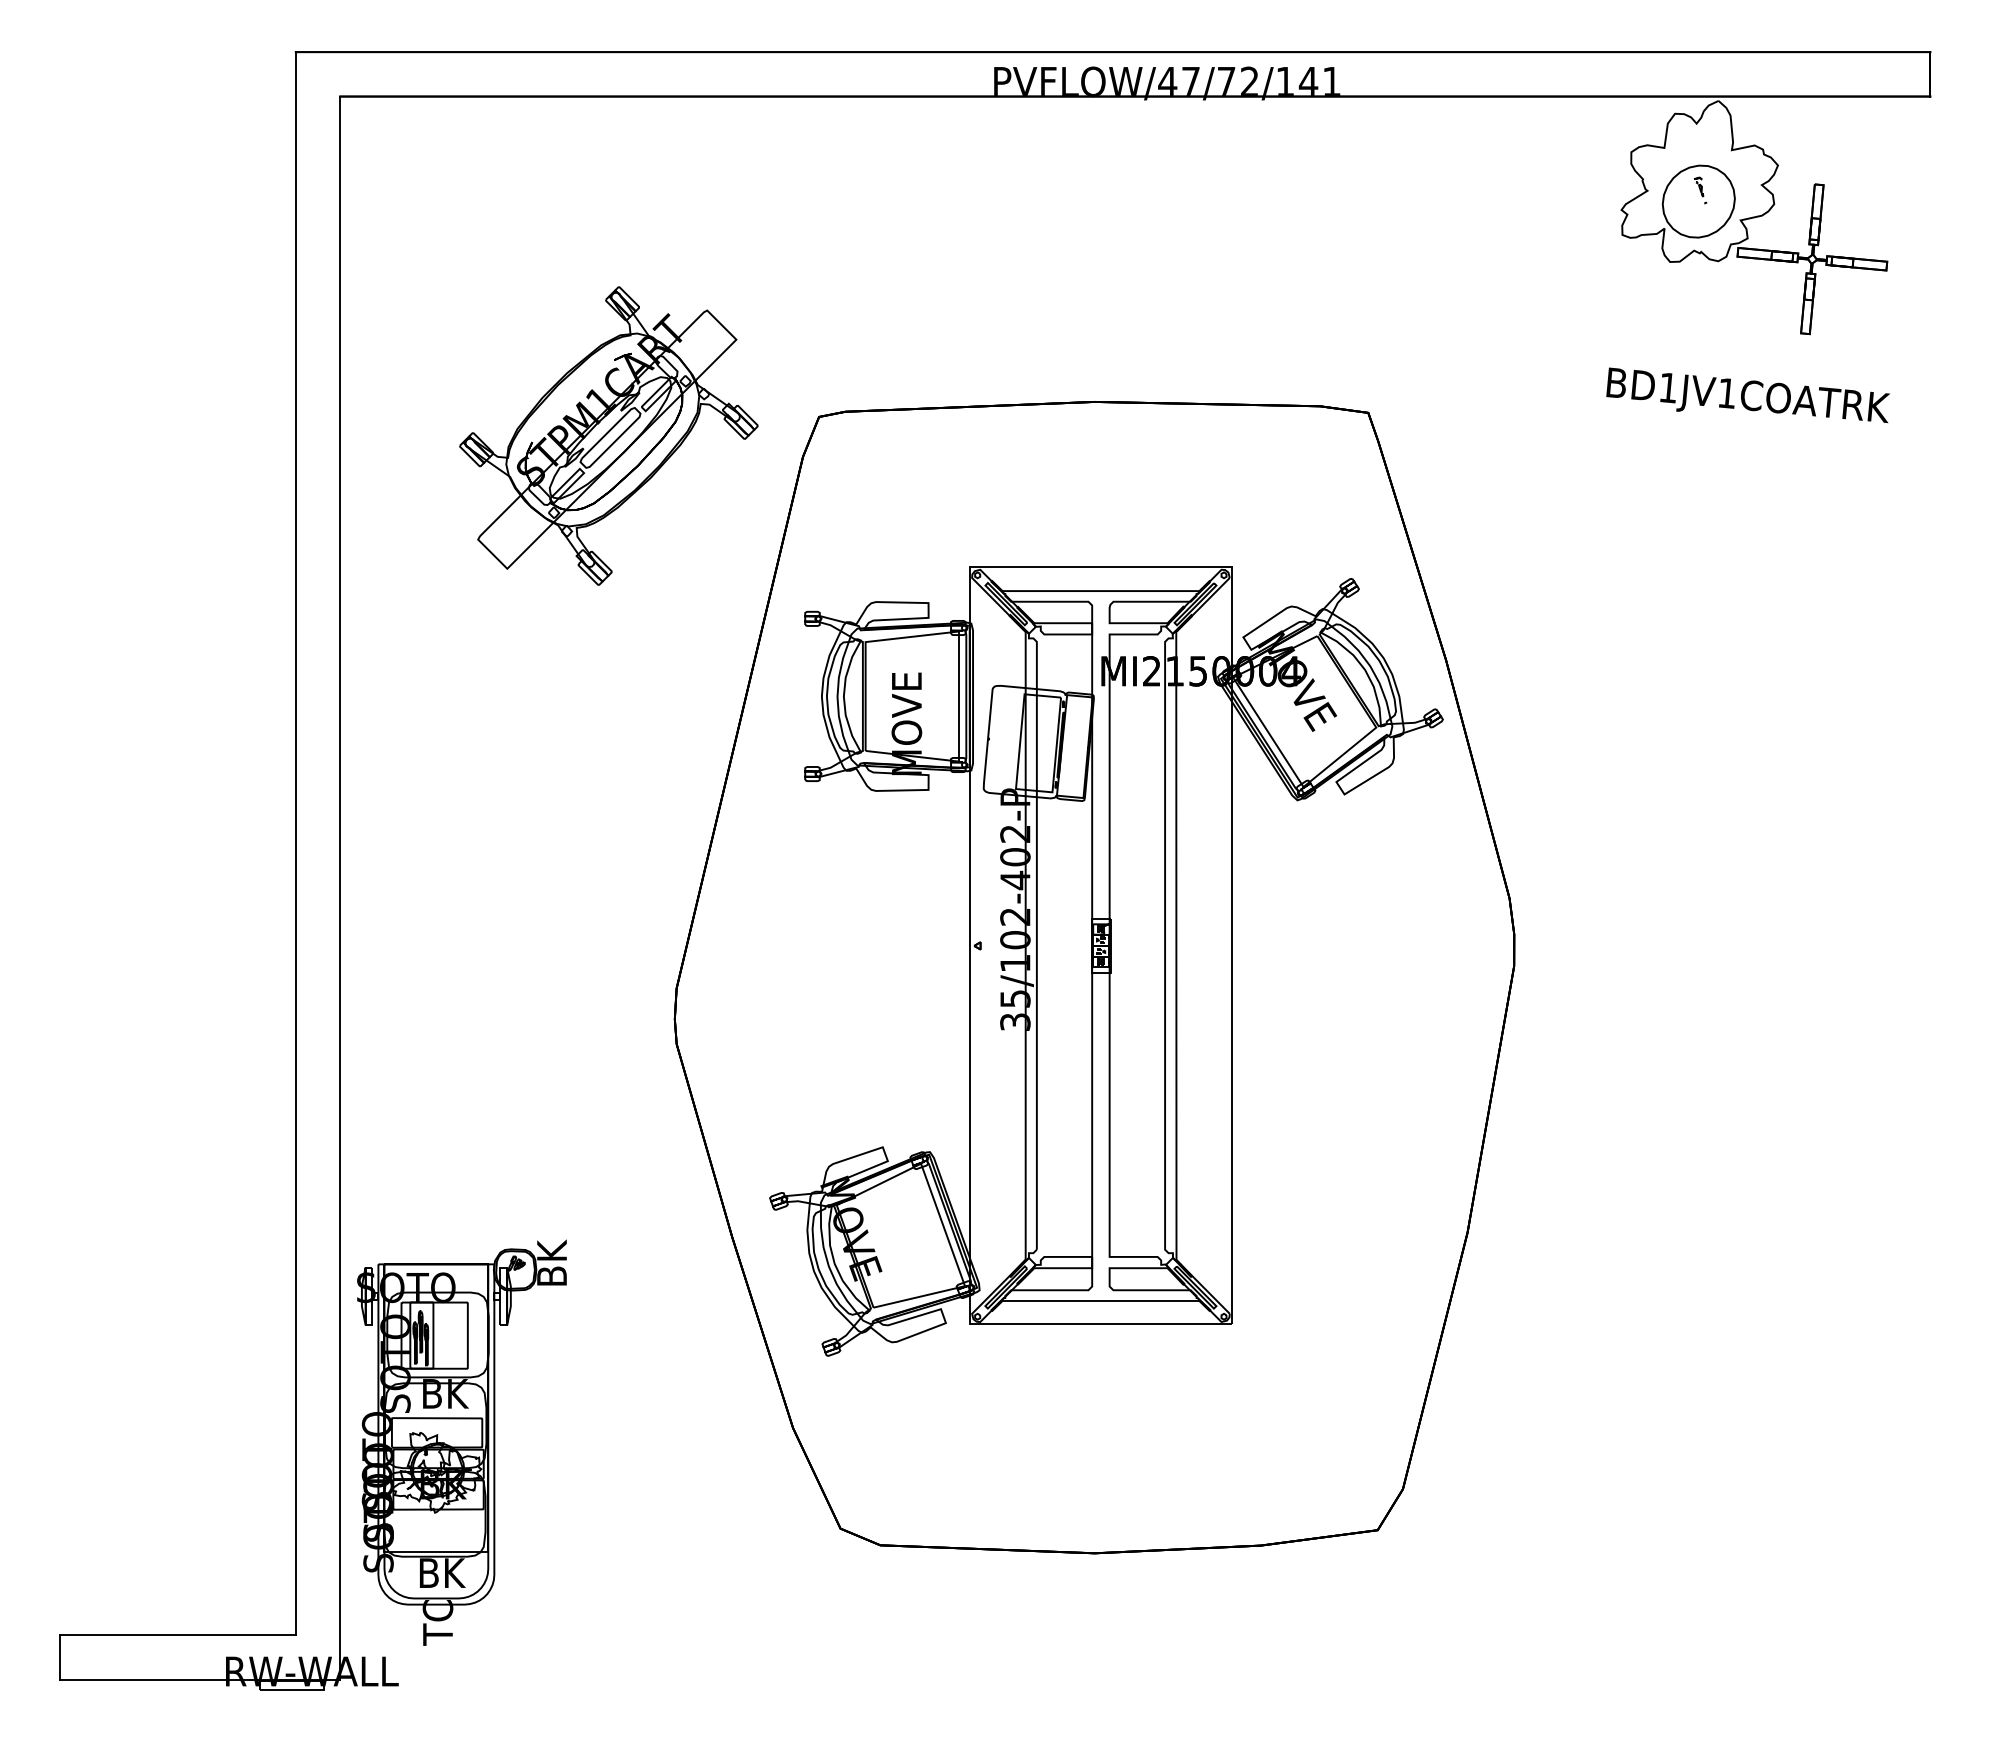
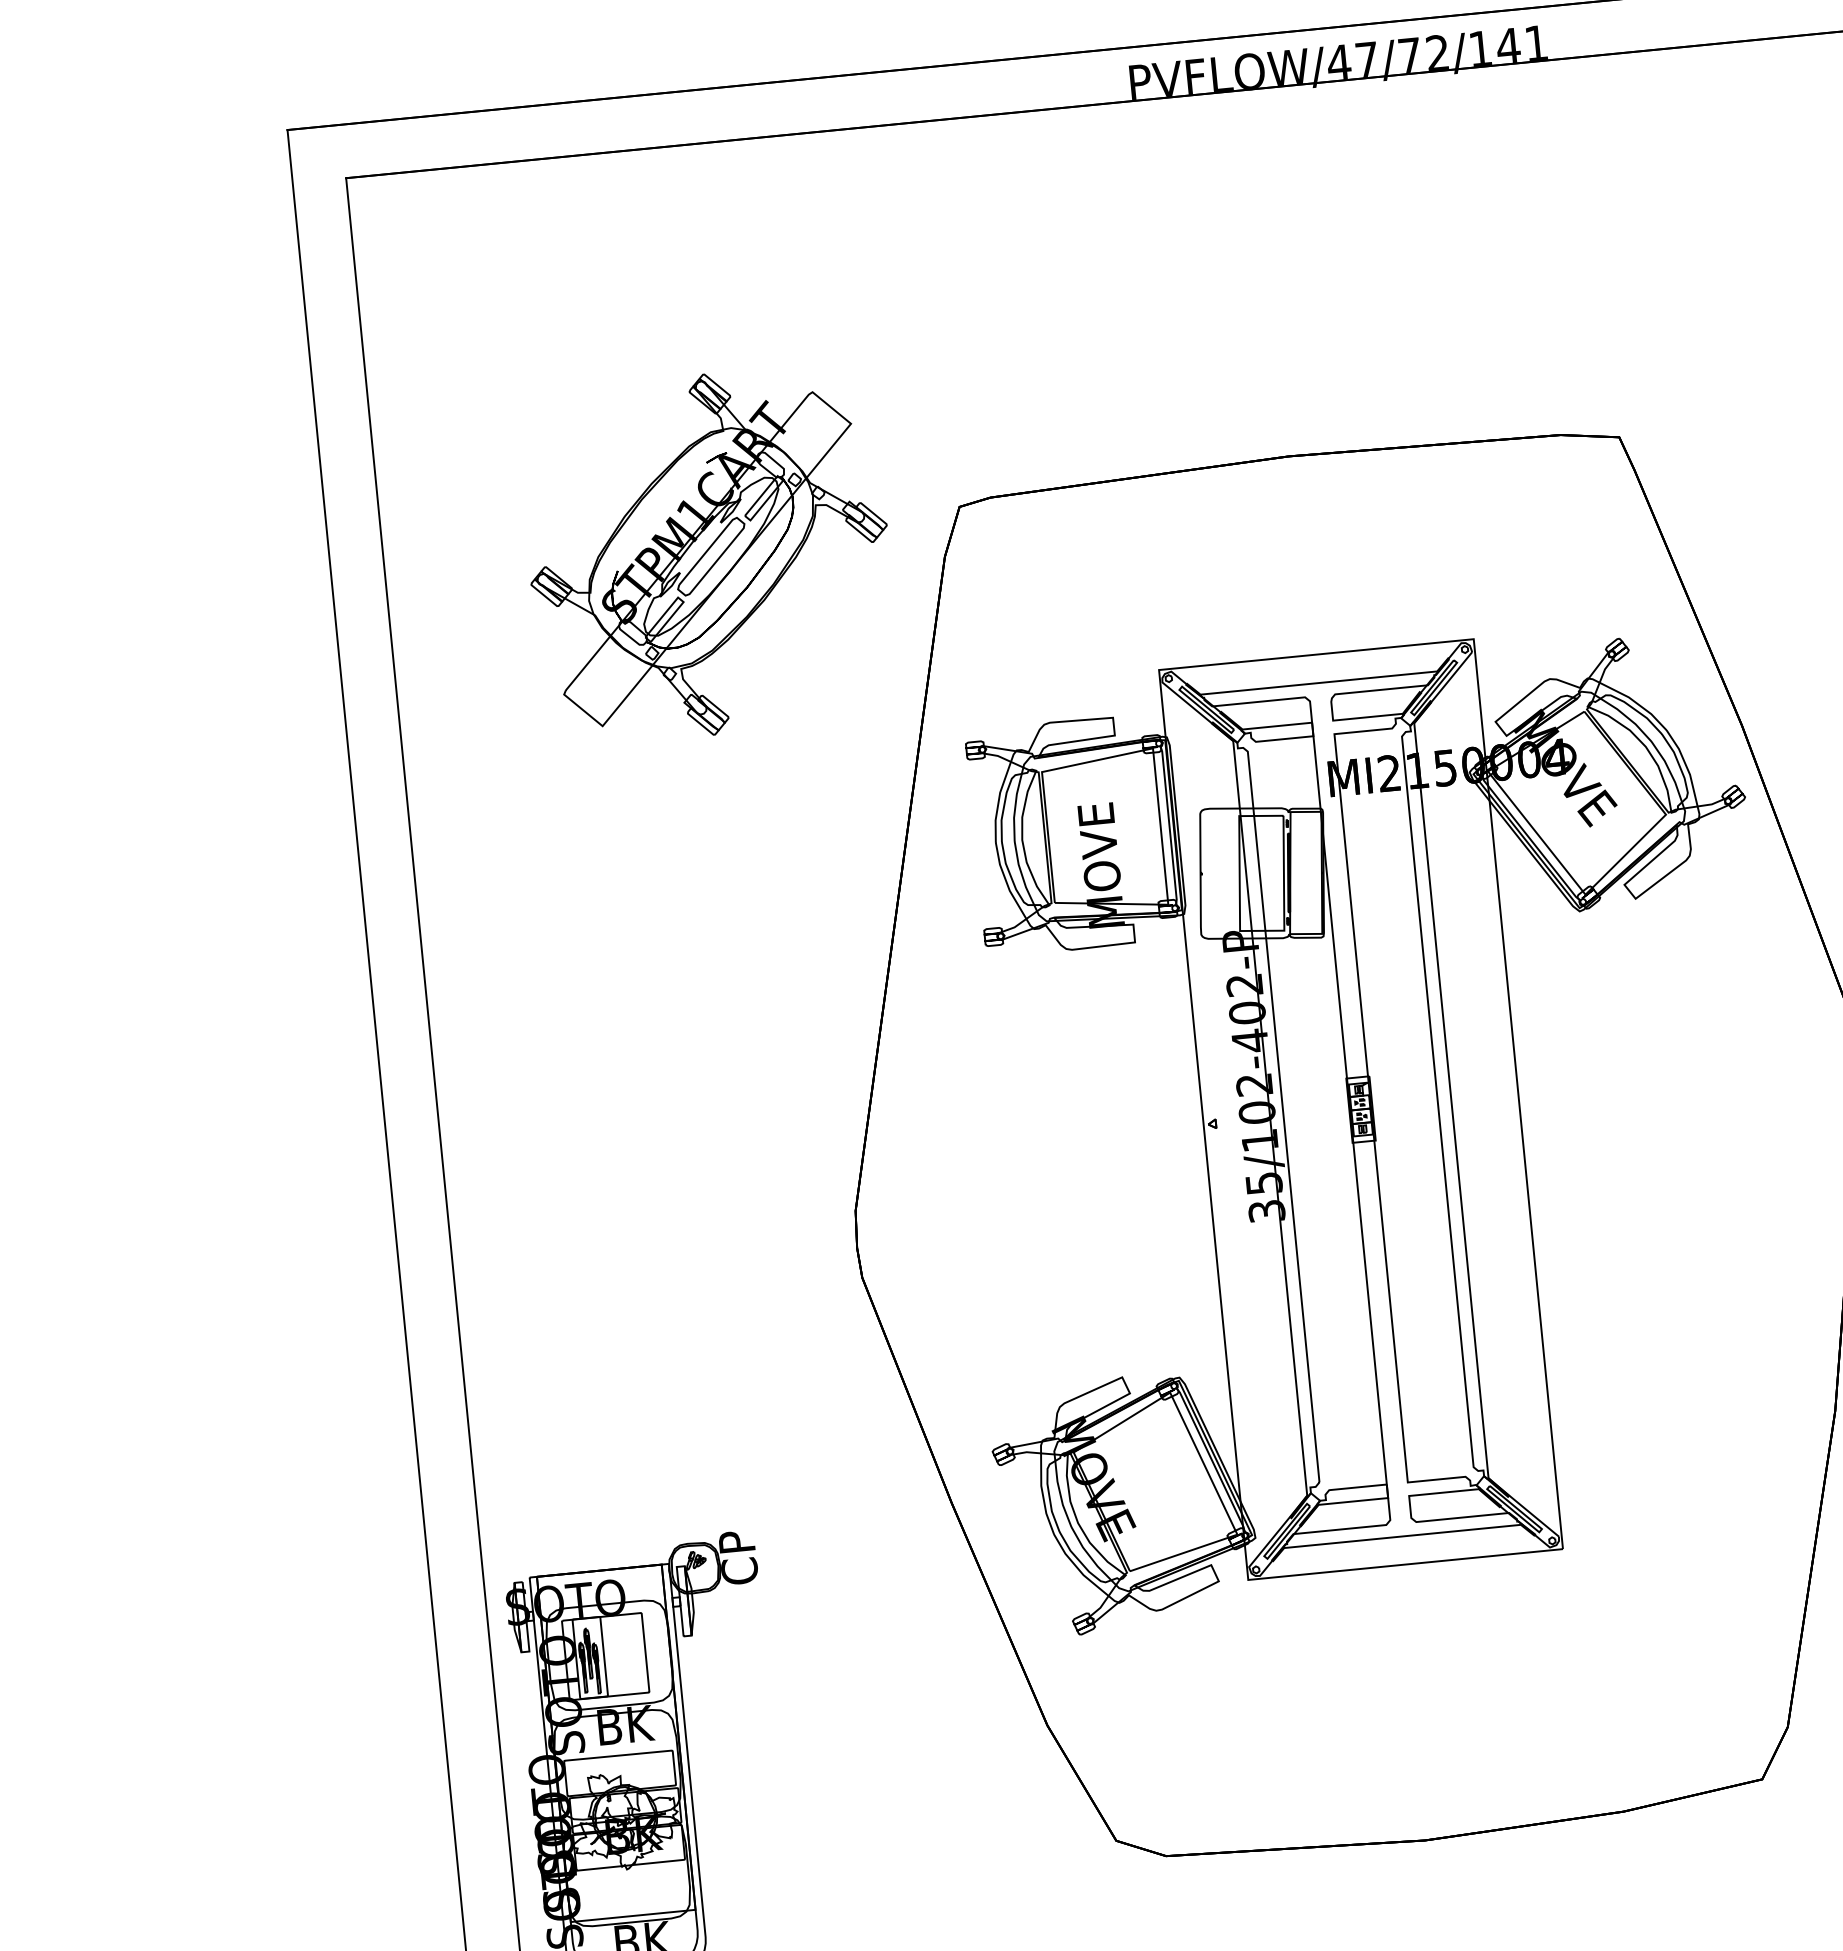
text: (552, 1262) -> (738, 1554), BK -> CP

